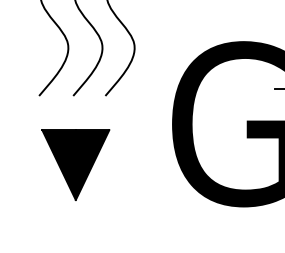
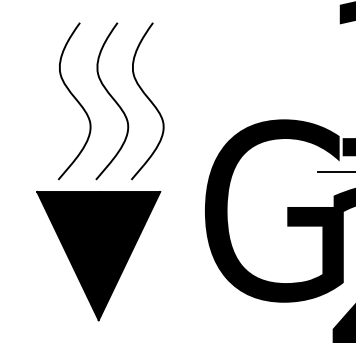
part: (75, 164) -> (98, 255), size x1.67

